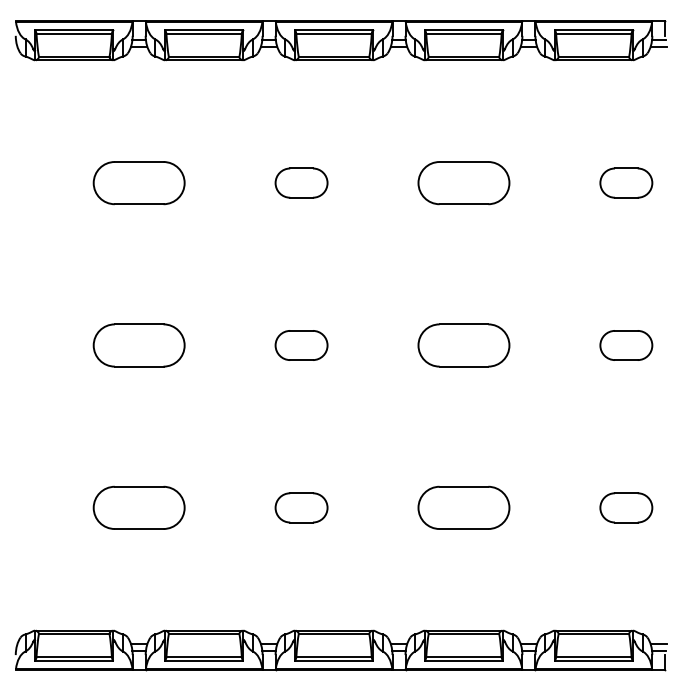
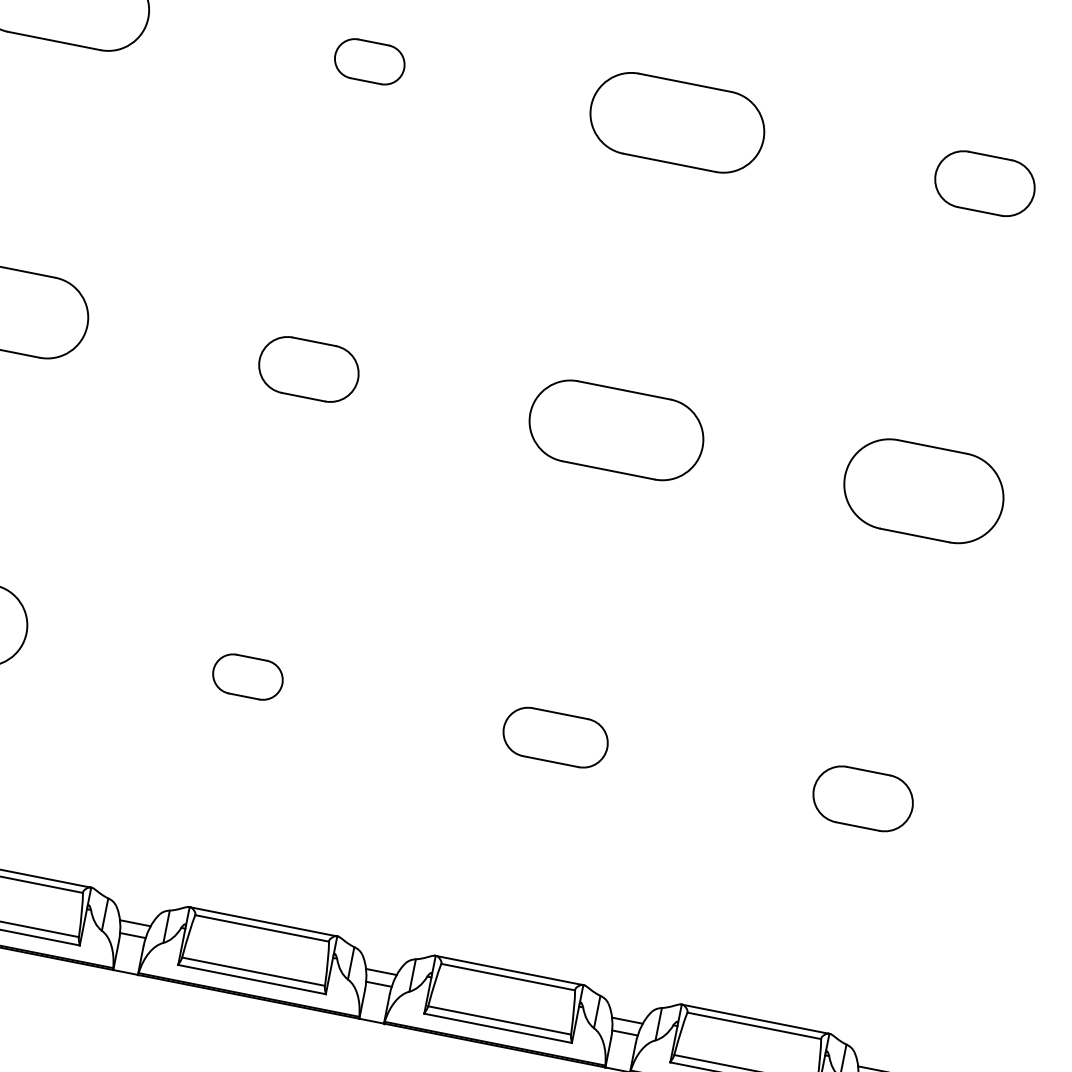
part: (301, 182) -> (369, 60), size x0.7
part: (626, 345) -> (924, 491), size x1.6
part: (301, 507) -> (248, 676), size x0.7
part: (463, 507) -> (554, 737), size x0.6

